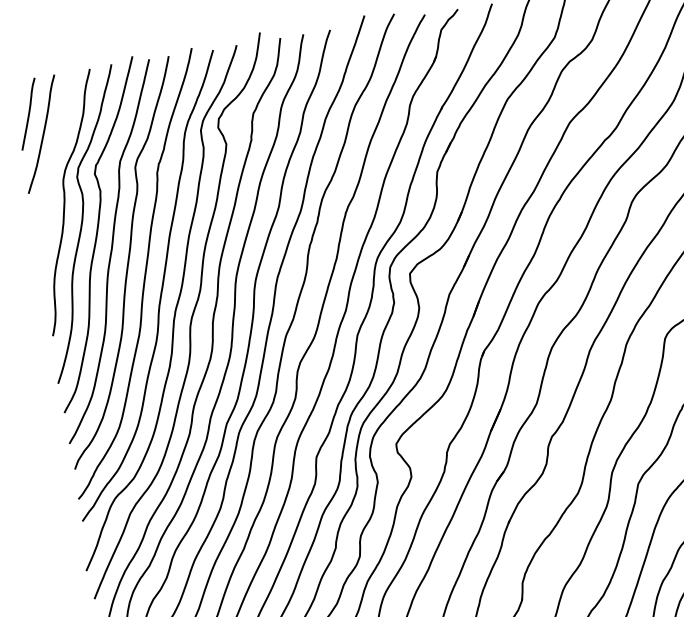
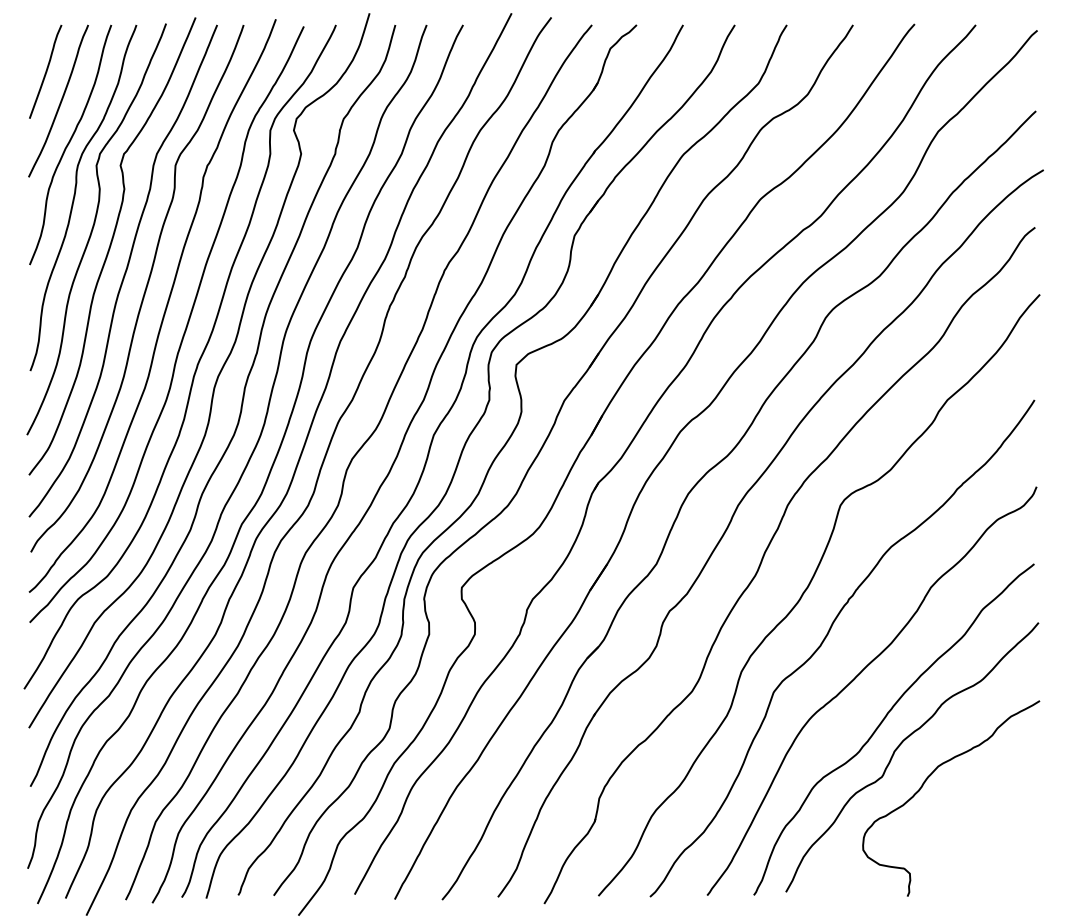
curve: (54, 164) -> (69, 144), added

